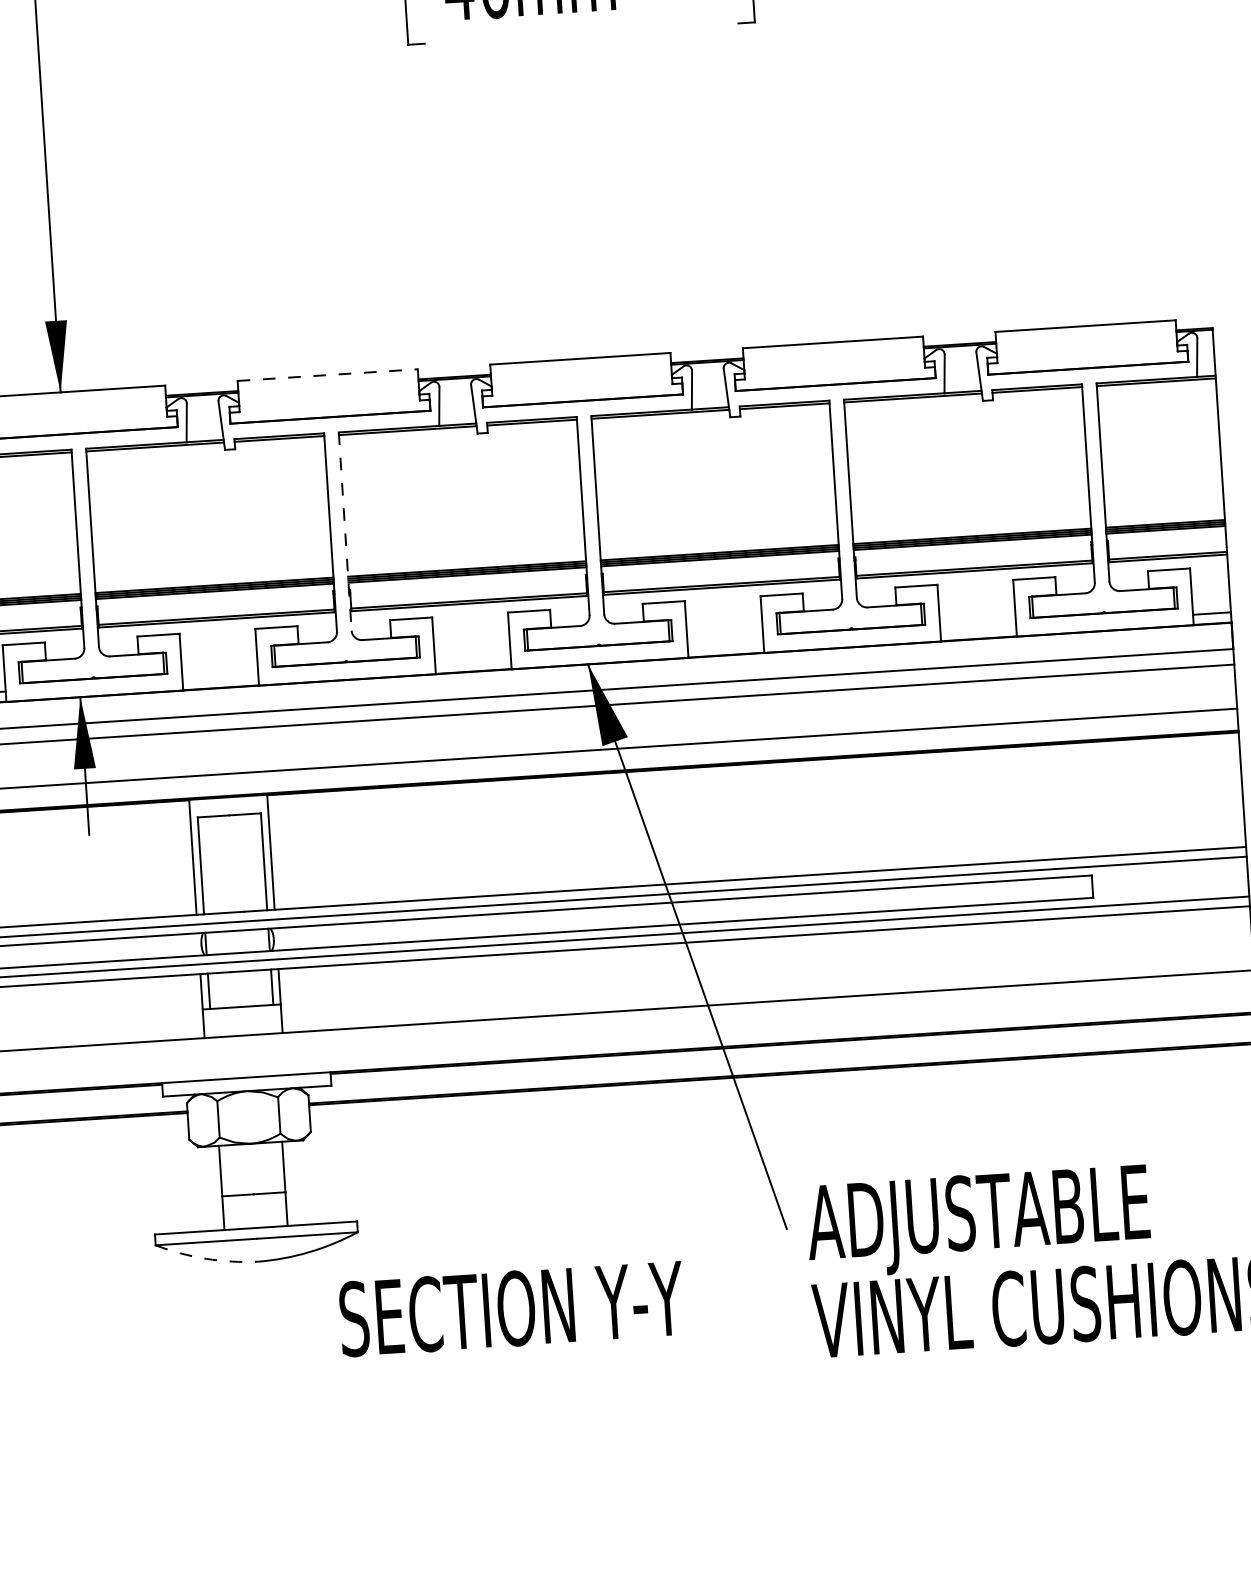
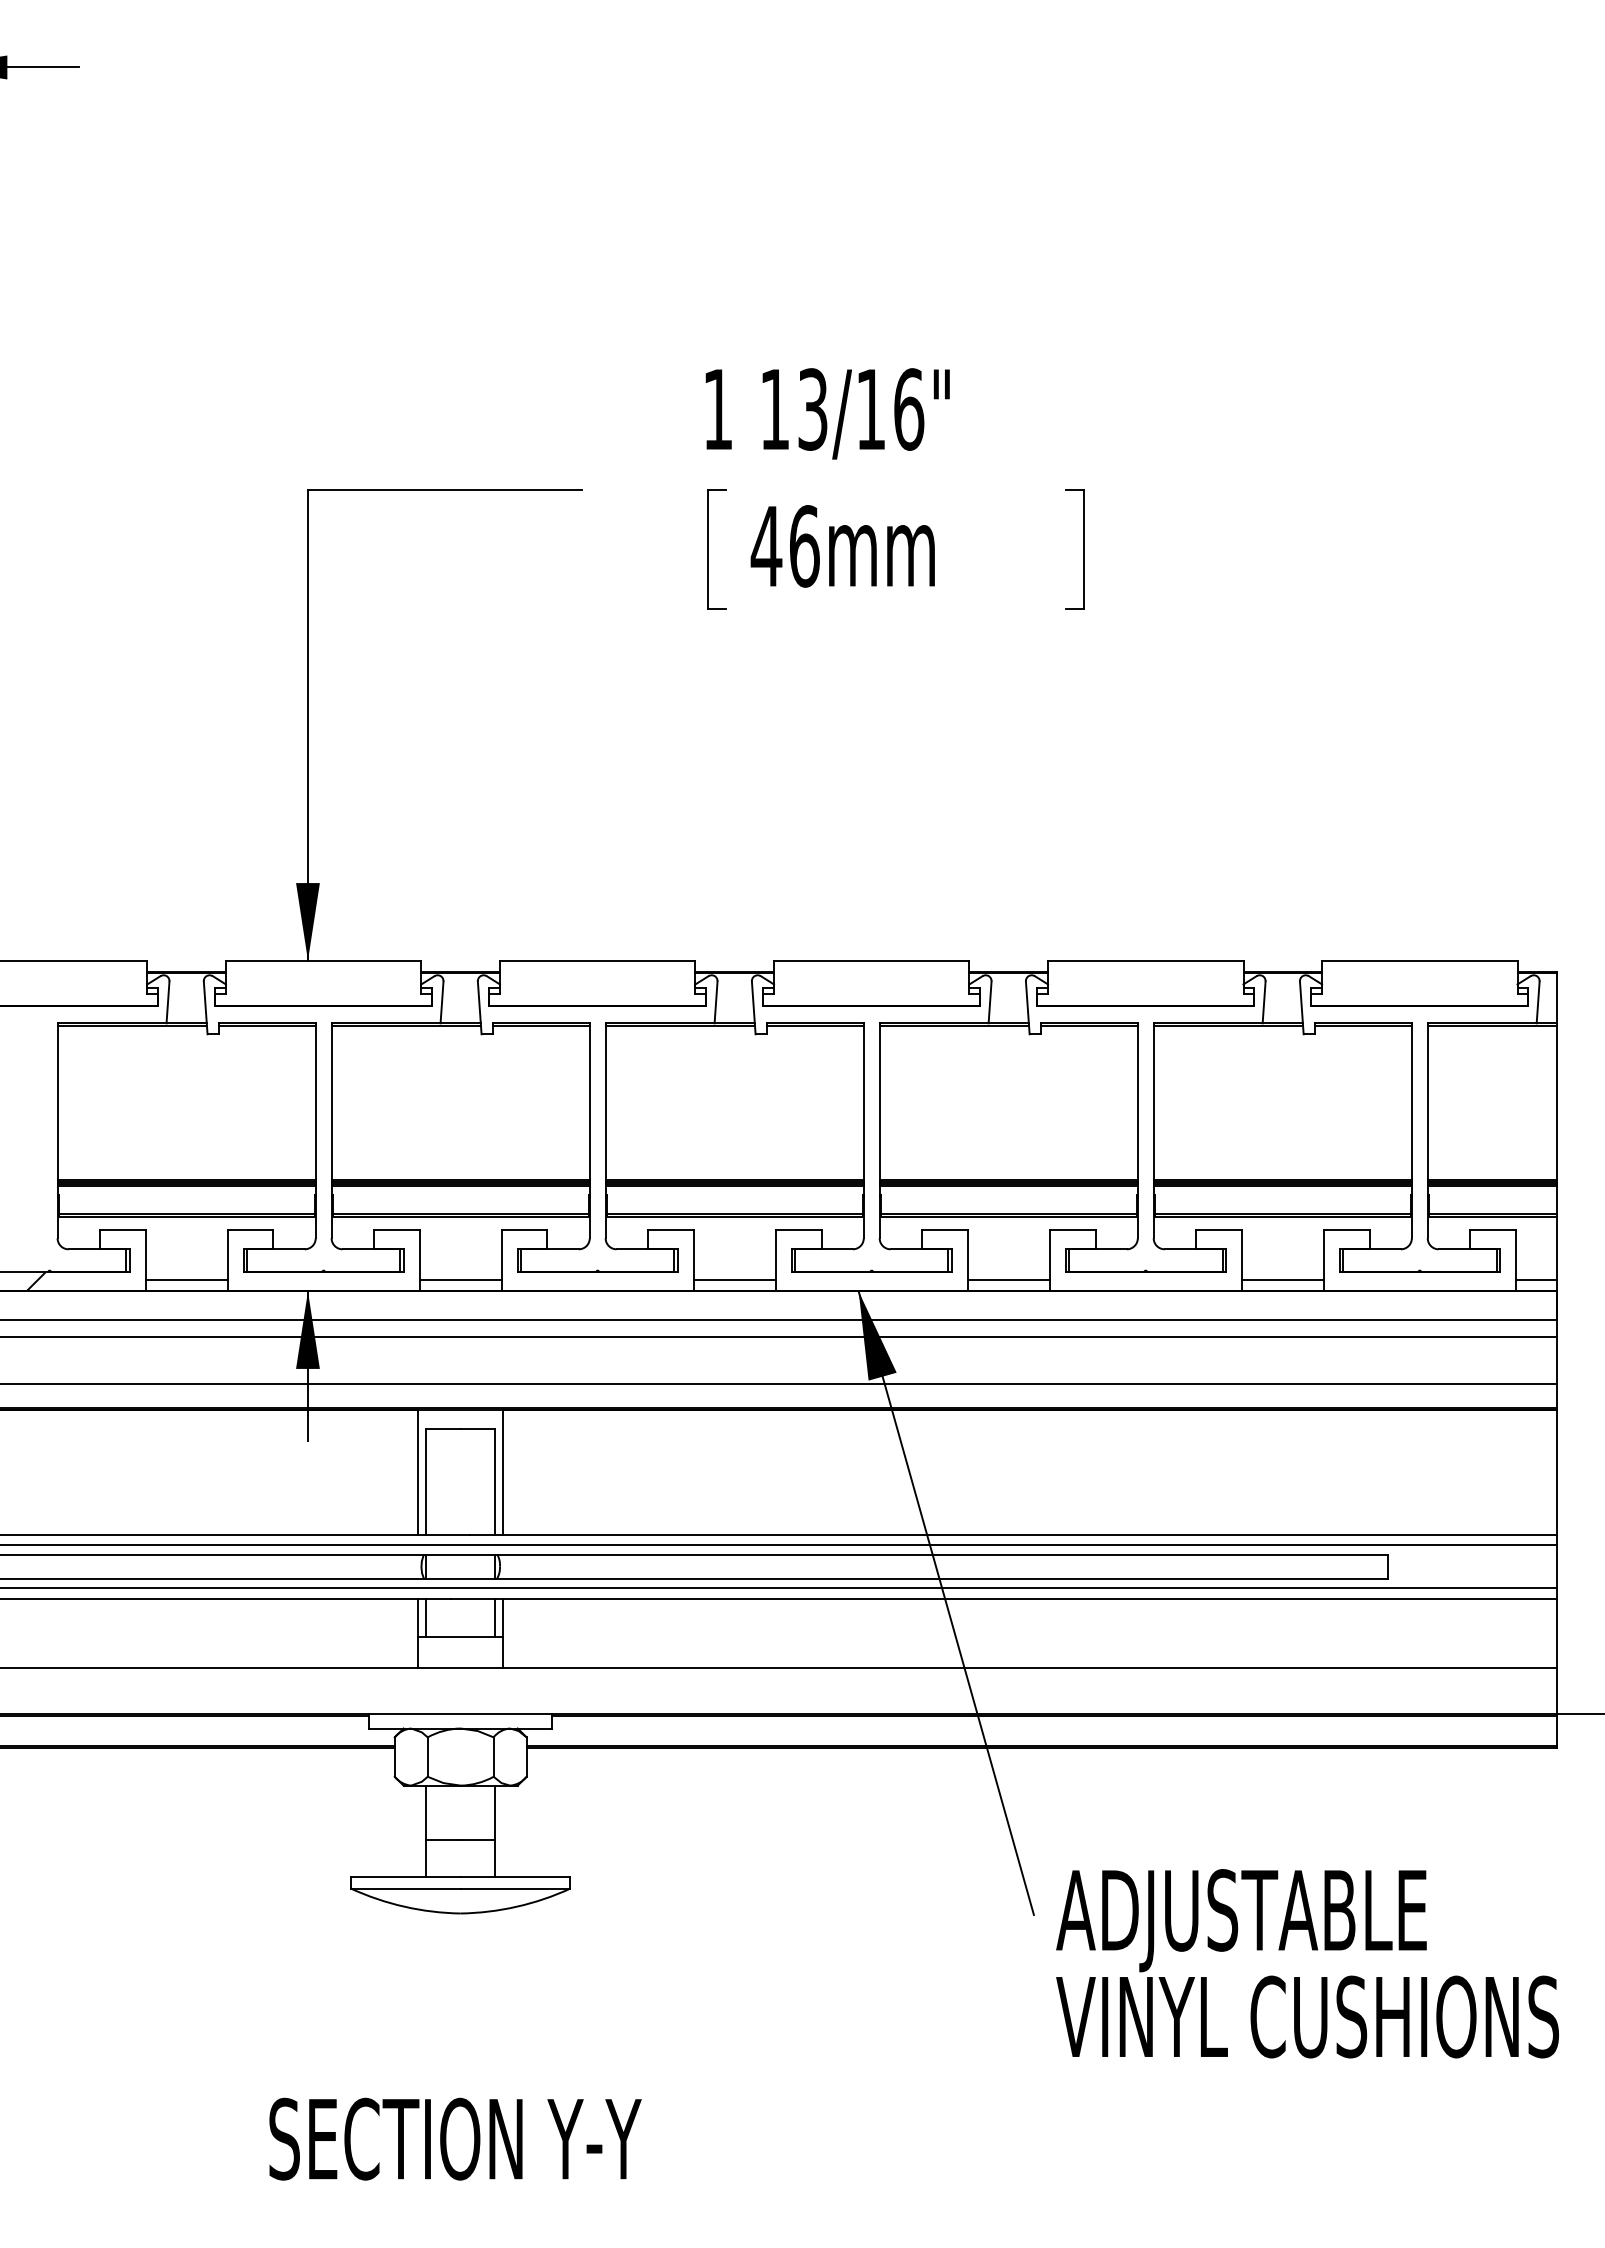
line: (327, 374) -> (597, 960), dashed -> solid
line: (345, 531) -> (605, 1130), dashed -> solid
line: (978, 629) -> (1282, 1280), added
line: (725, 645) -> (1008, 1280), added
line: (472, 661) -> (734, 1280), added
line: (220, 678) -> (460, 1280), added
arc: (206, 1258) -> (404, 1906), dashed -> solid
text: (511, 1308) -> (455, 2138), moved

